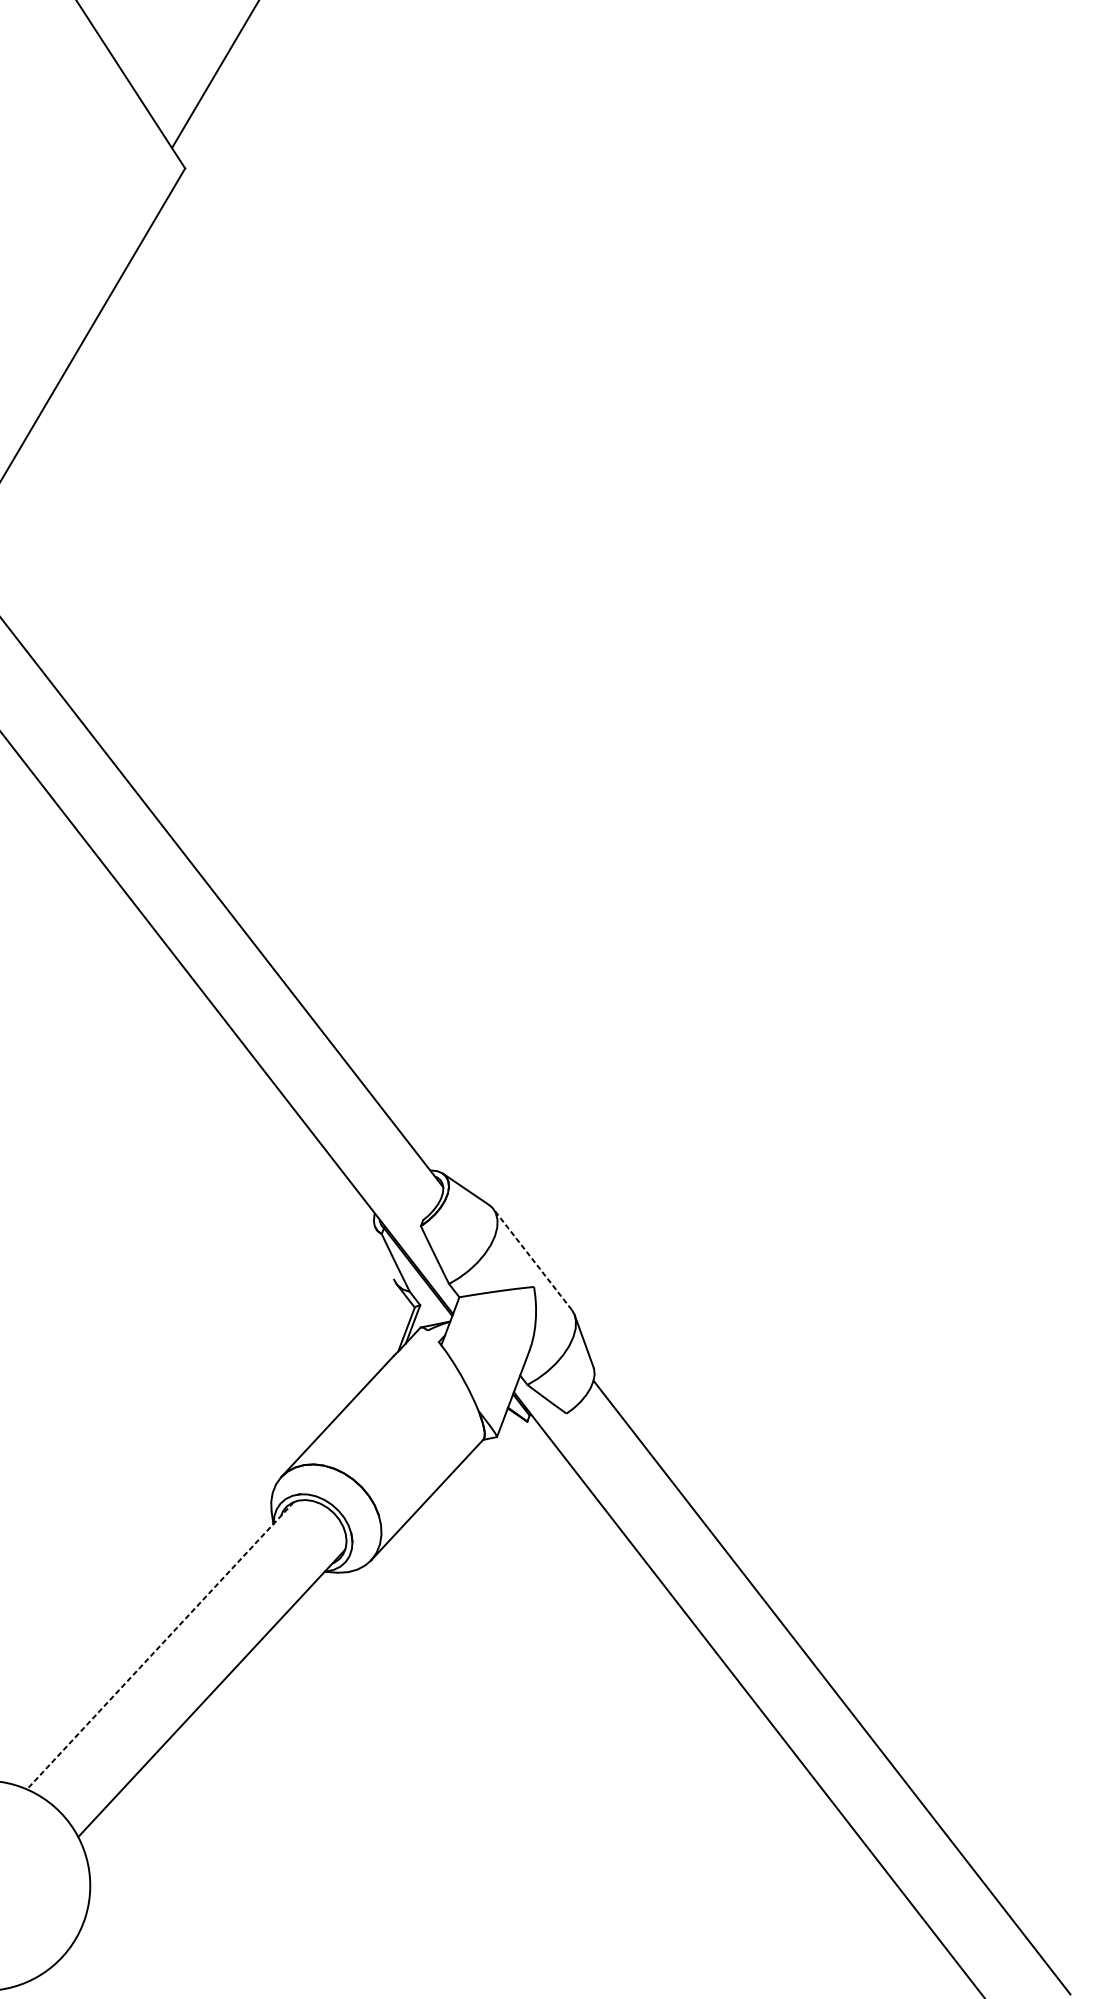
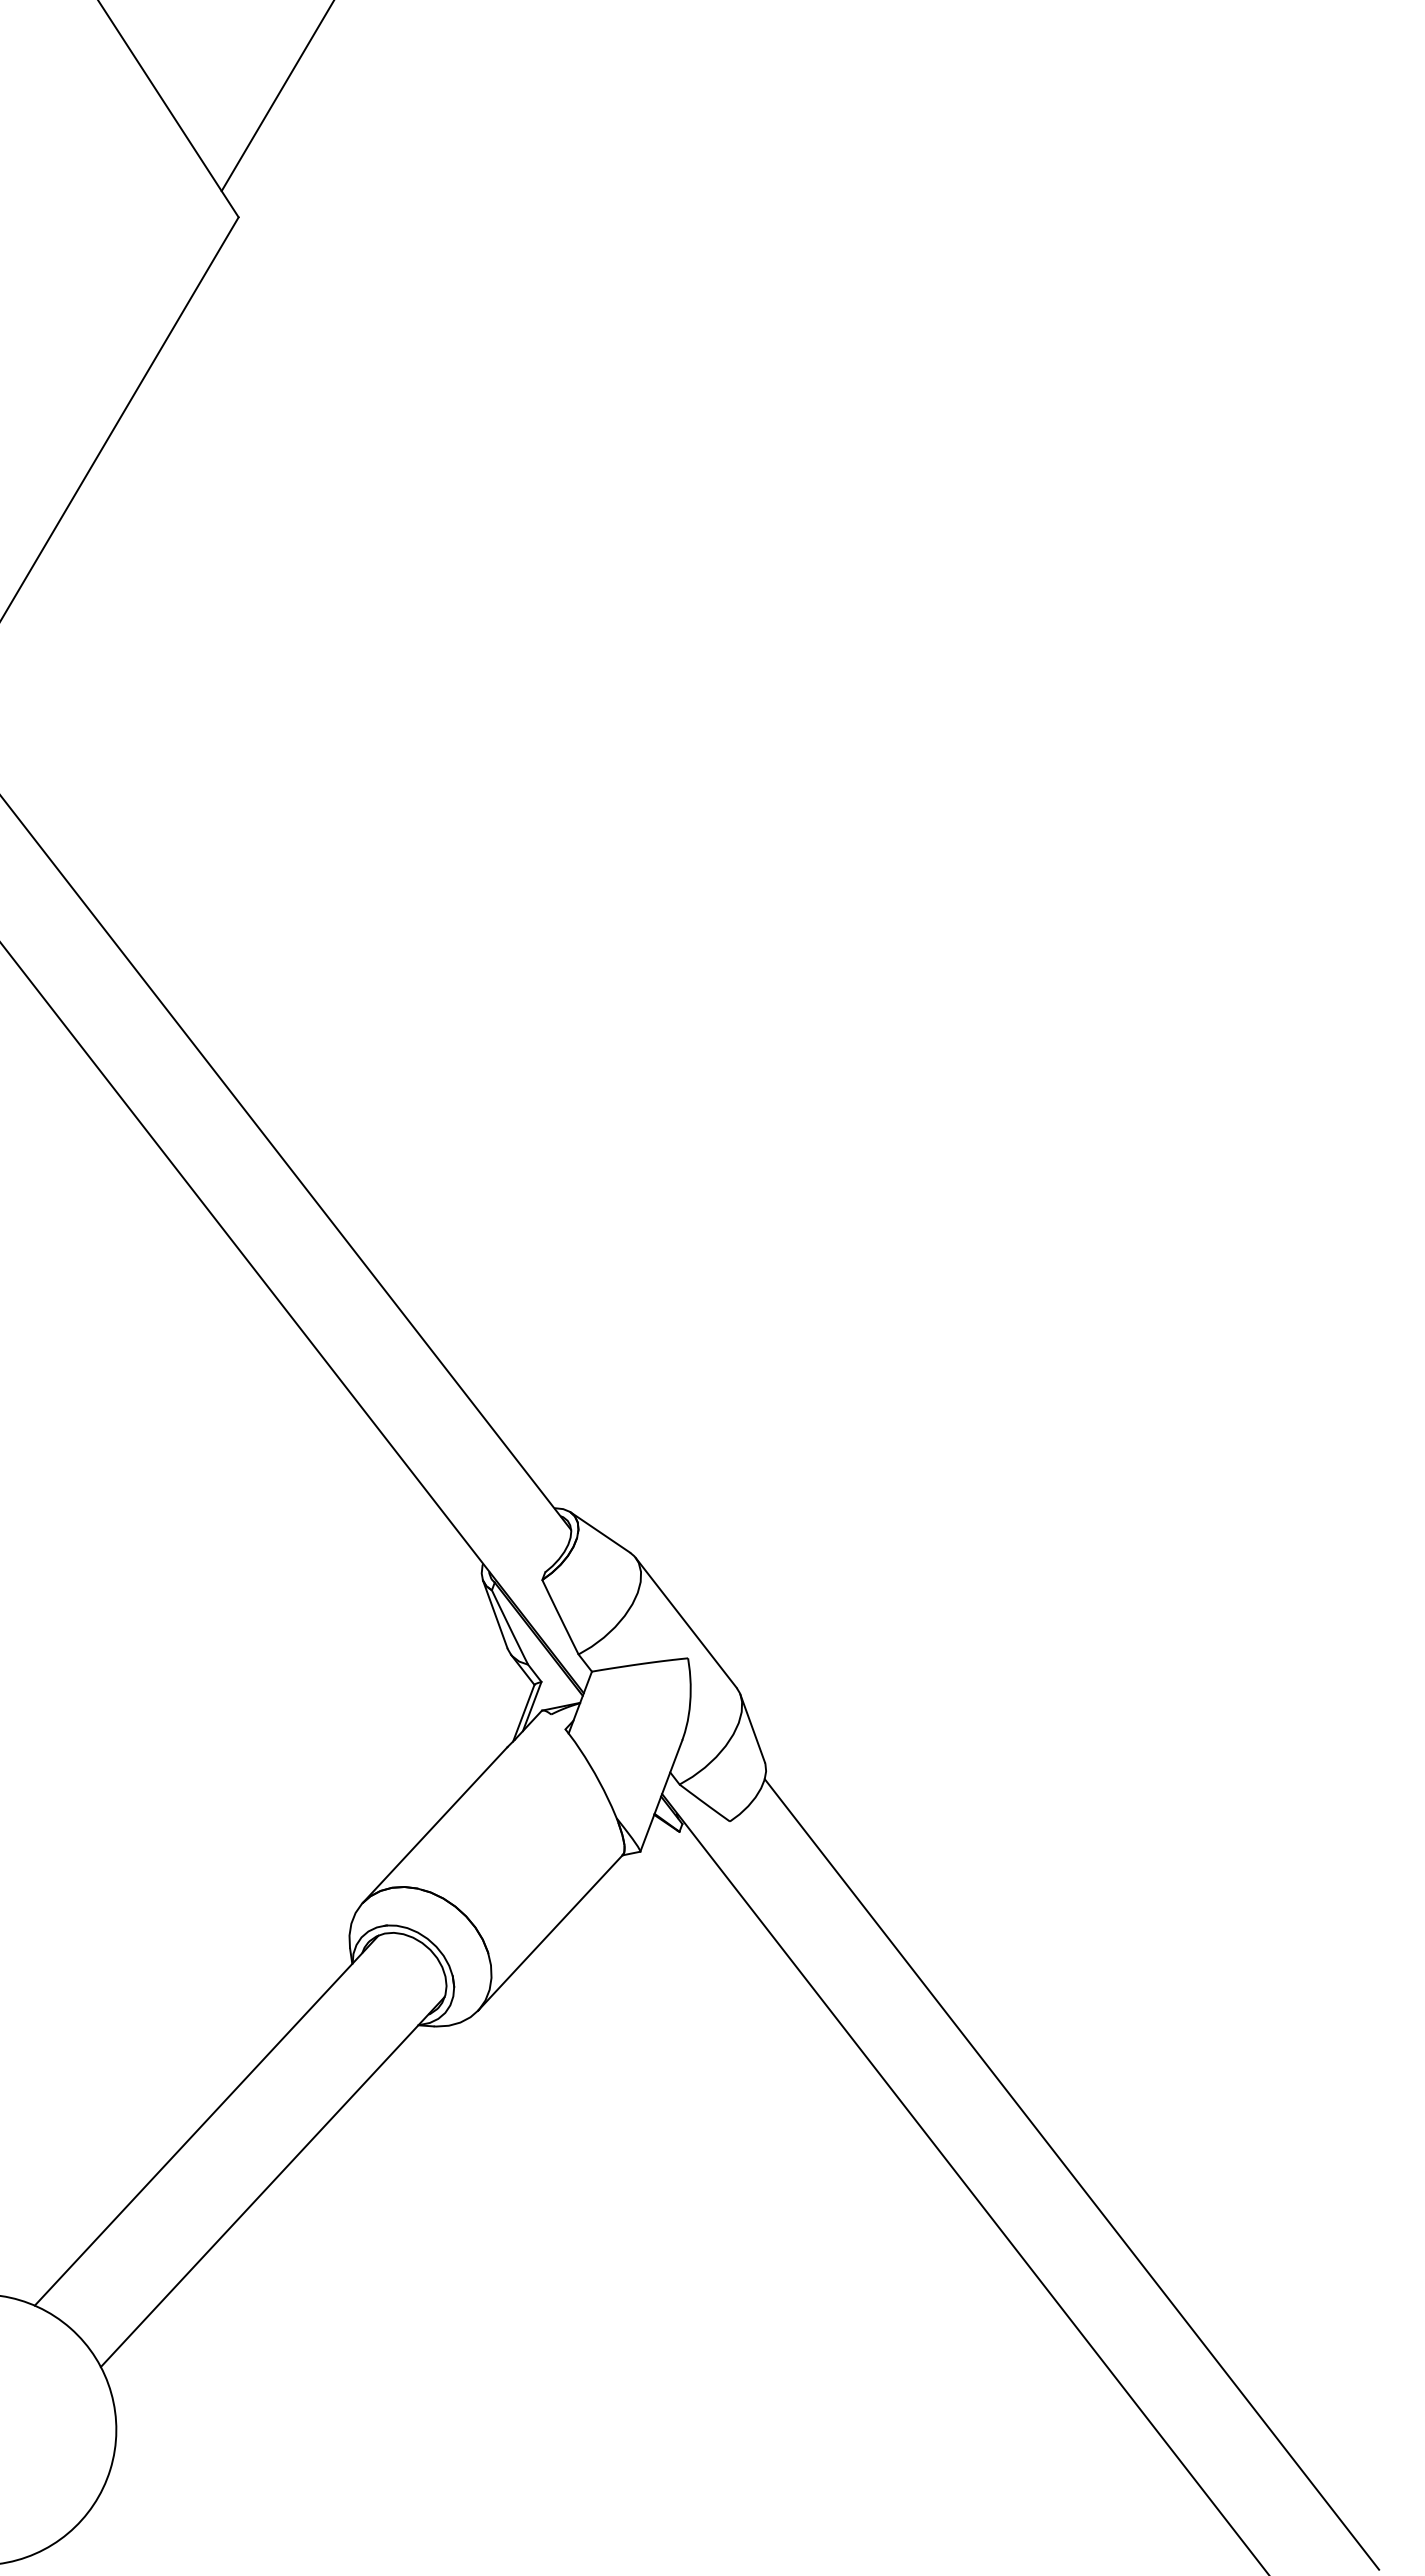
line: (383, 1252) -> (494, 1613), added
line: (532, 1259) -> (685, 1622), dashed -> solid
line: (160, 1646) -> (206, 2121), dashed -> solid

